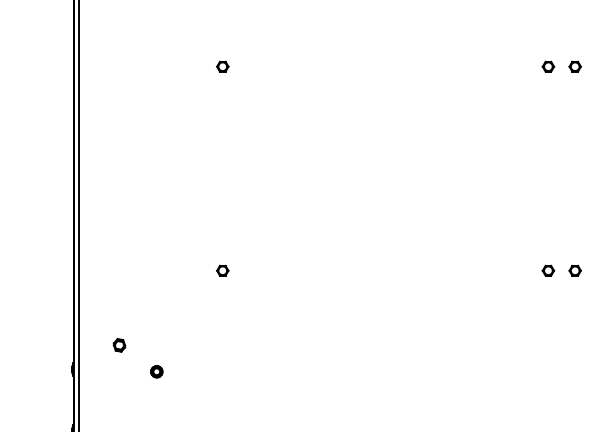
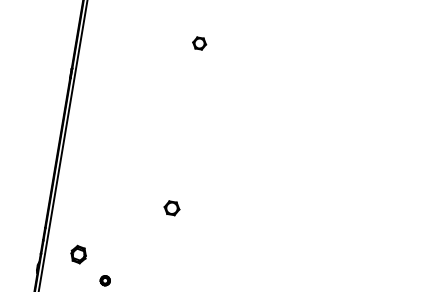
part: (222, 66) -> (199, 43), size x1.4
part: (222, 270) -> (171, 207), size x1.6
part: (119, 344) -> (78, 253), size x1.6

